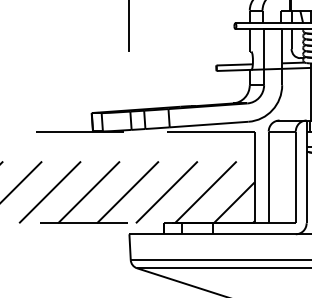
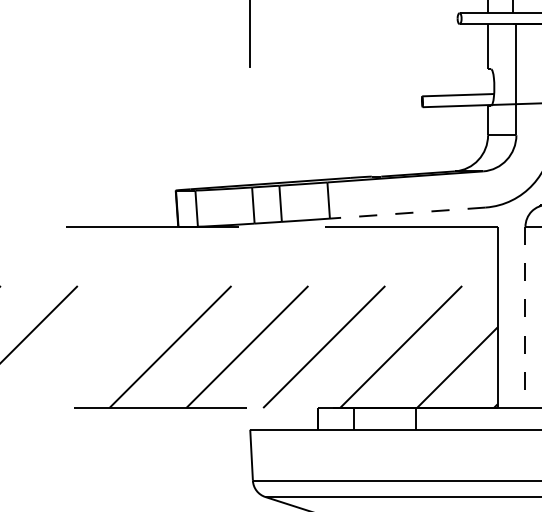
line: (209, 124) -> (408, 212), solid -> dashed
line: (268, 177) -> (525, 317), solid -> dashed
line: (49, 192) -> (92, 347), removed

